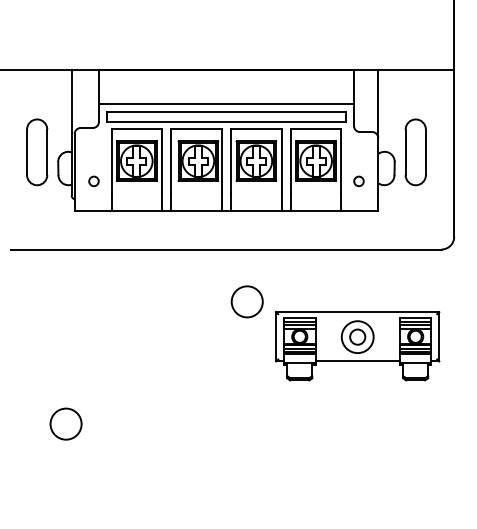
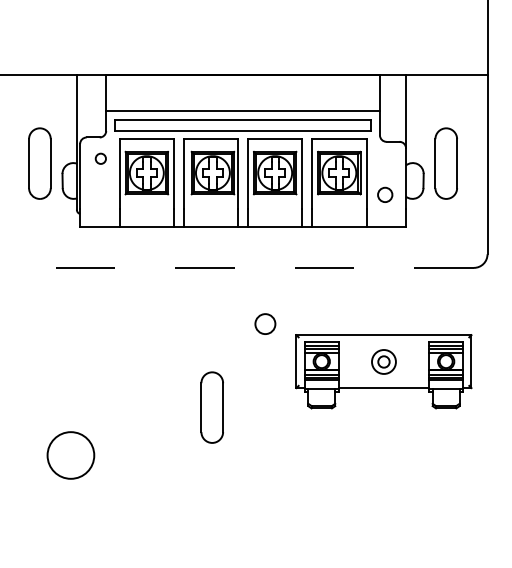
circle: (93, 181) -> (100, 158), moved
circle: (359, 181) -> (385, 194), size x1.4
line: (226, 249) -> (243, 267), solid -> dashed
circle: (247, 301) -> (265, 323), size x0.6
part: (357, 336) -> (383, 361), size x0.7
part: (197, 379) -> (211, 407), added
circle: (65, 423) -> (70, 454), size x1.4

